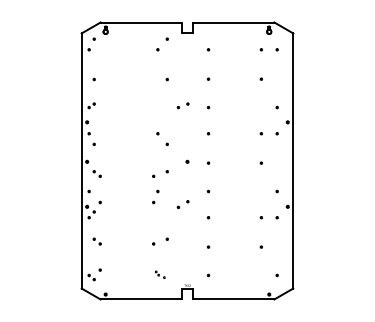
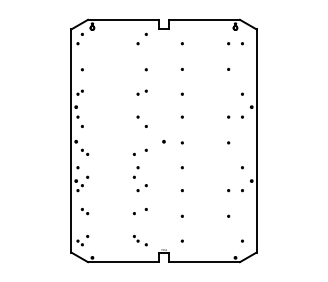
part: (182, 105) -> (141, 92), moved
part: (182, 205) -> (141, 188), moved
part: (159, 274) -> (139, 240), size x1.67

